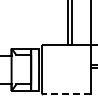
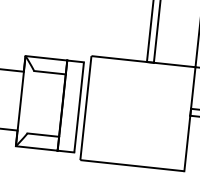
line: (66, 94) -> (132, 166), dashed -> solid

